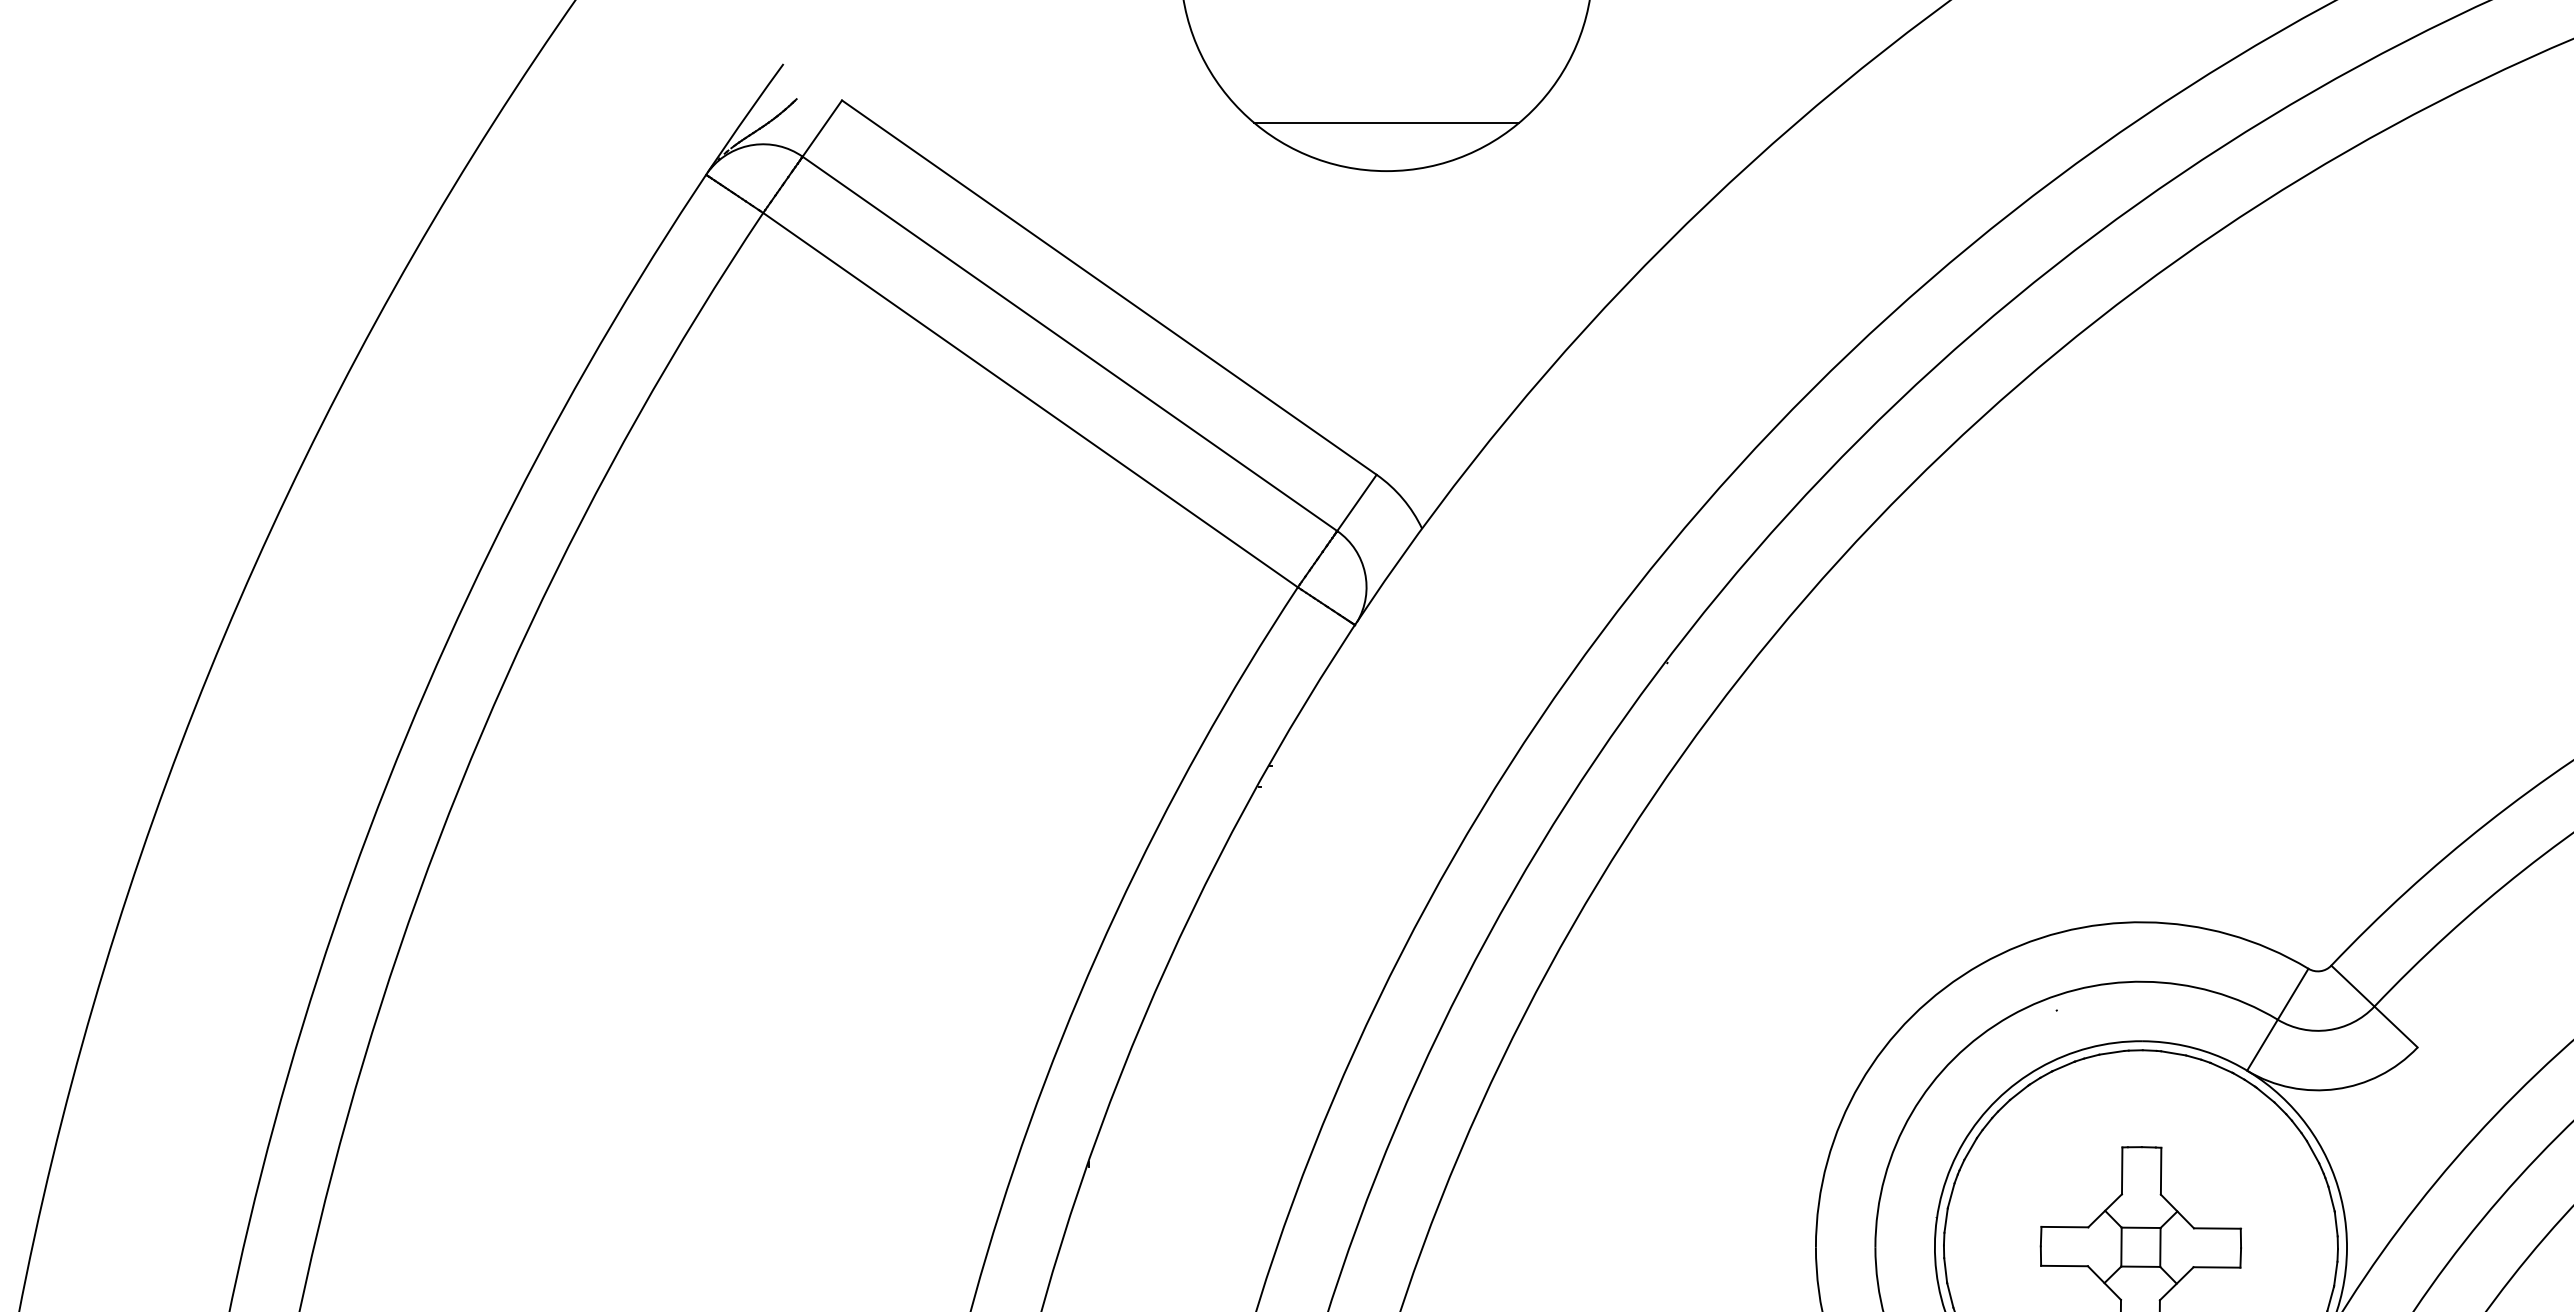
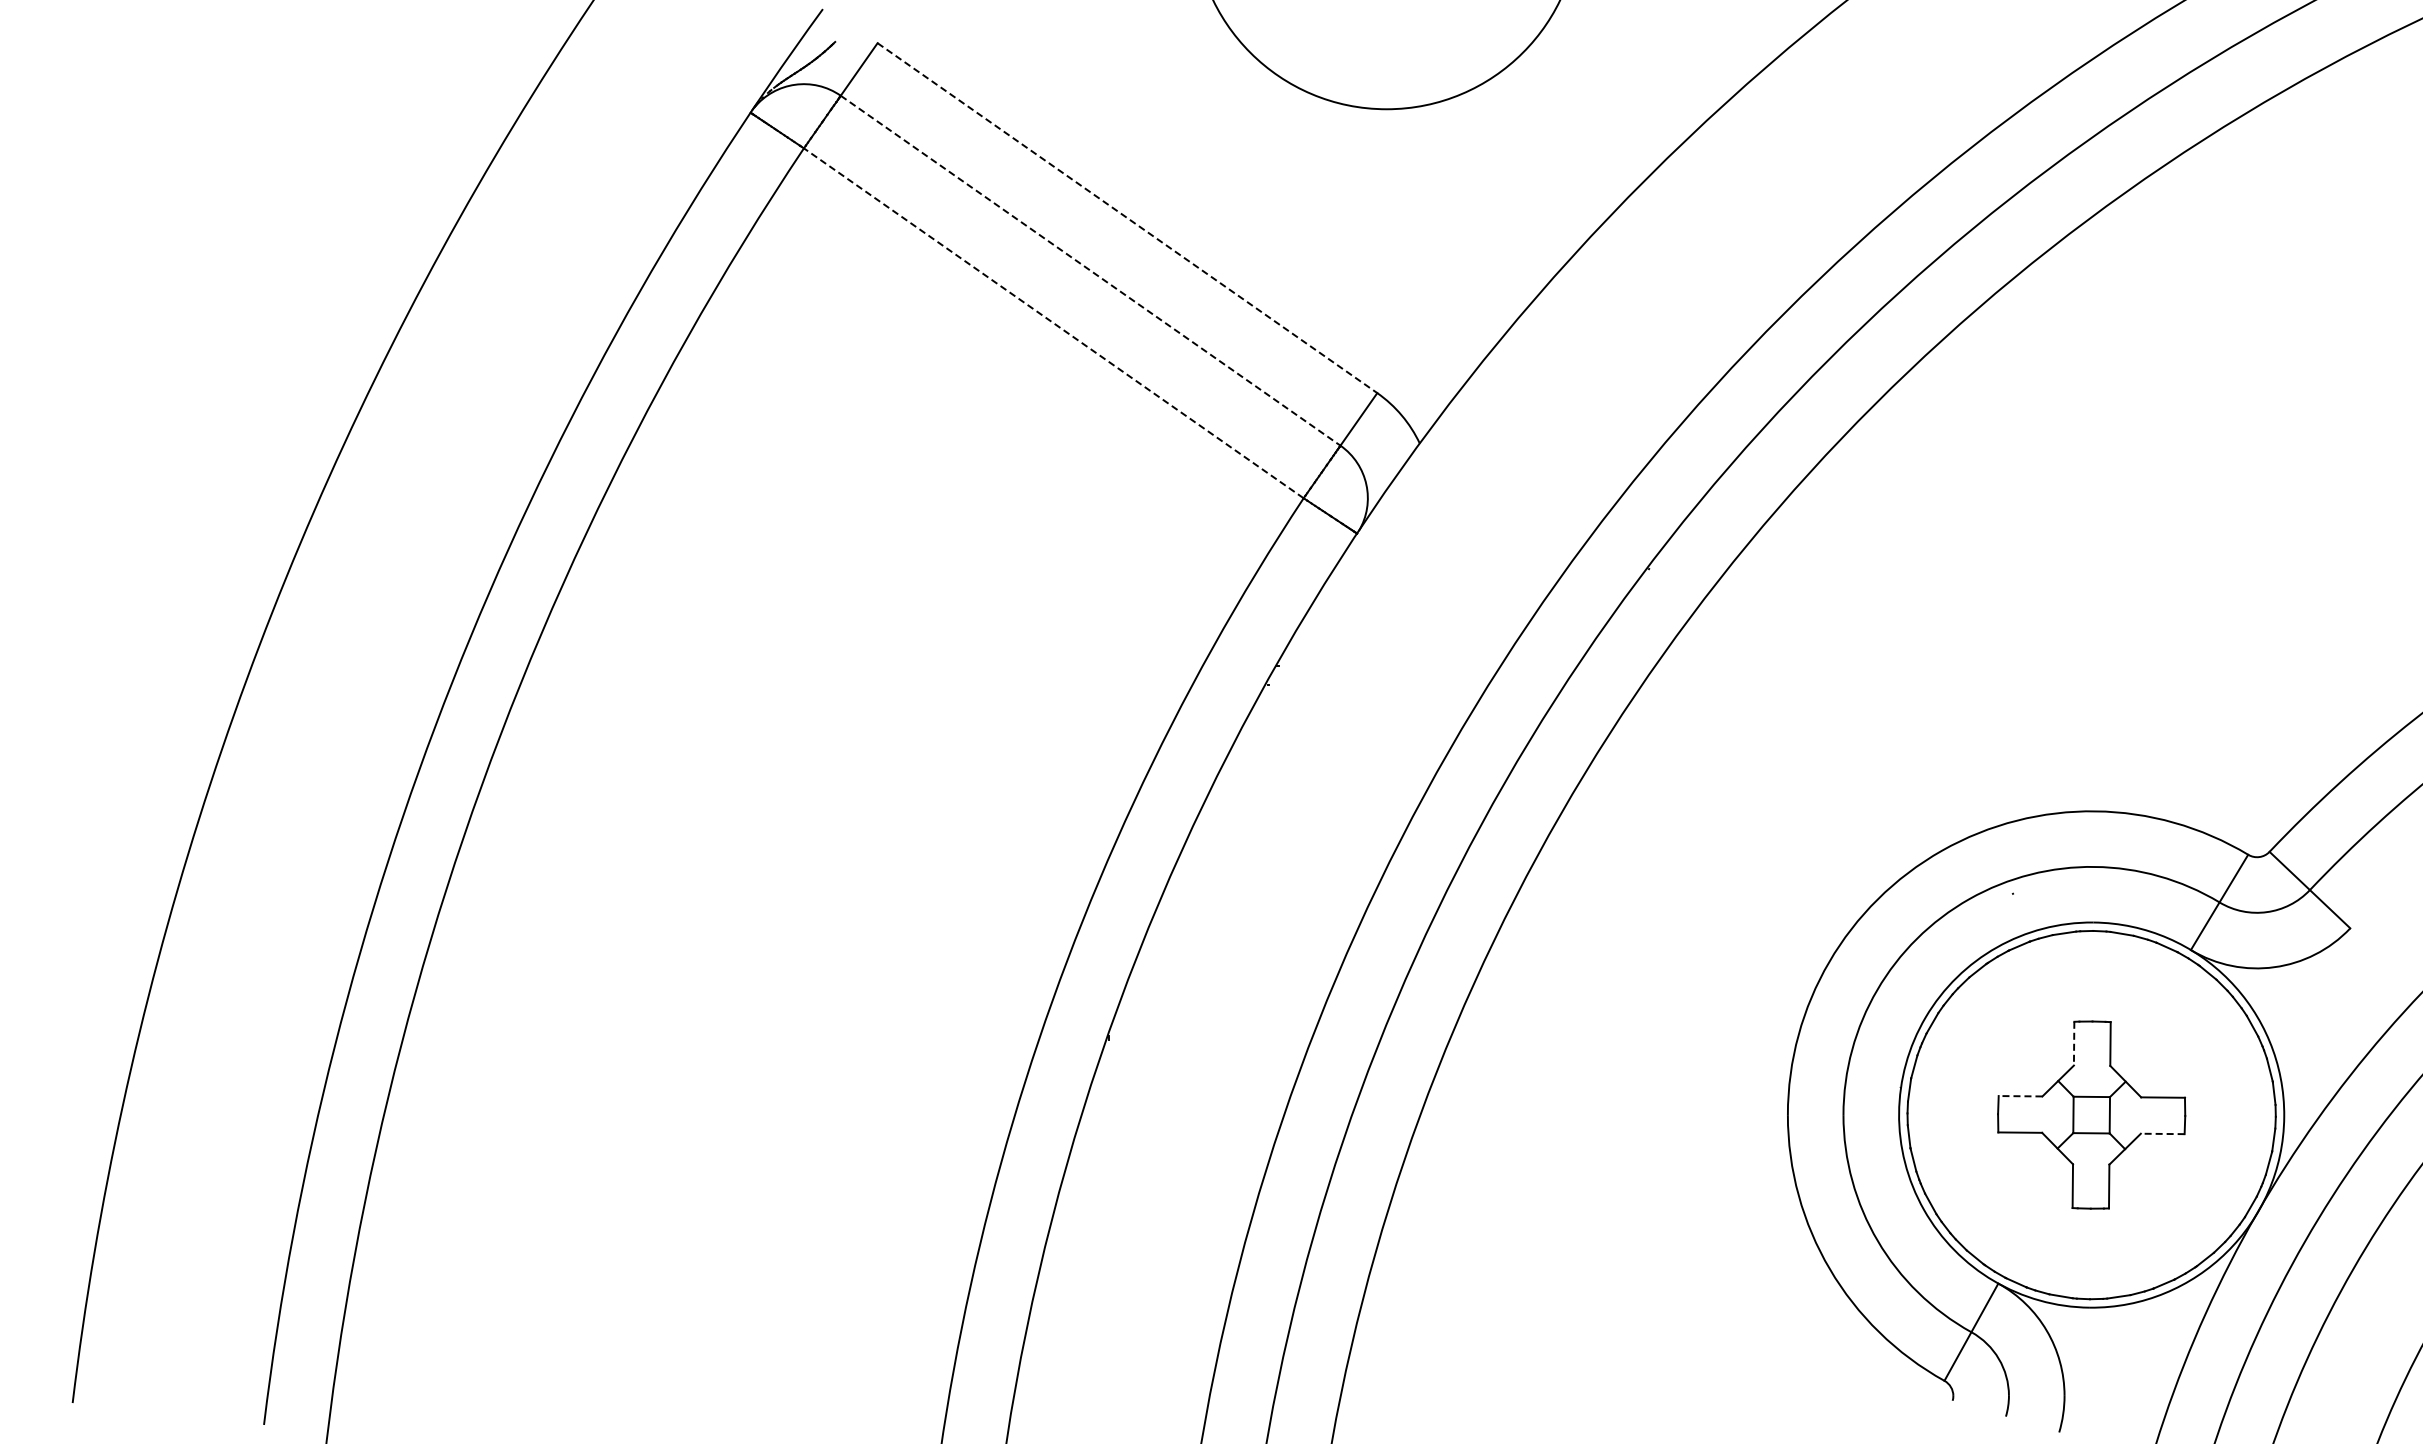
line: (1386, 123) -> (1386, 64), removed
line: (1109, 288) -> (1127, 218), solid -> dashed
line: (1070, 344) -> (1091, 271), solid -> dashed
line: (1030, 400) -> (1053, 323), solid -> dashed
line: (2122, 1170) -> (2074, 1043), solid -> dashed
line: (2064, 1227) -> (2020, 1096), solid -> dashed
line: (2216, 1266) -> (2162, 1133), solid -> dashed

